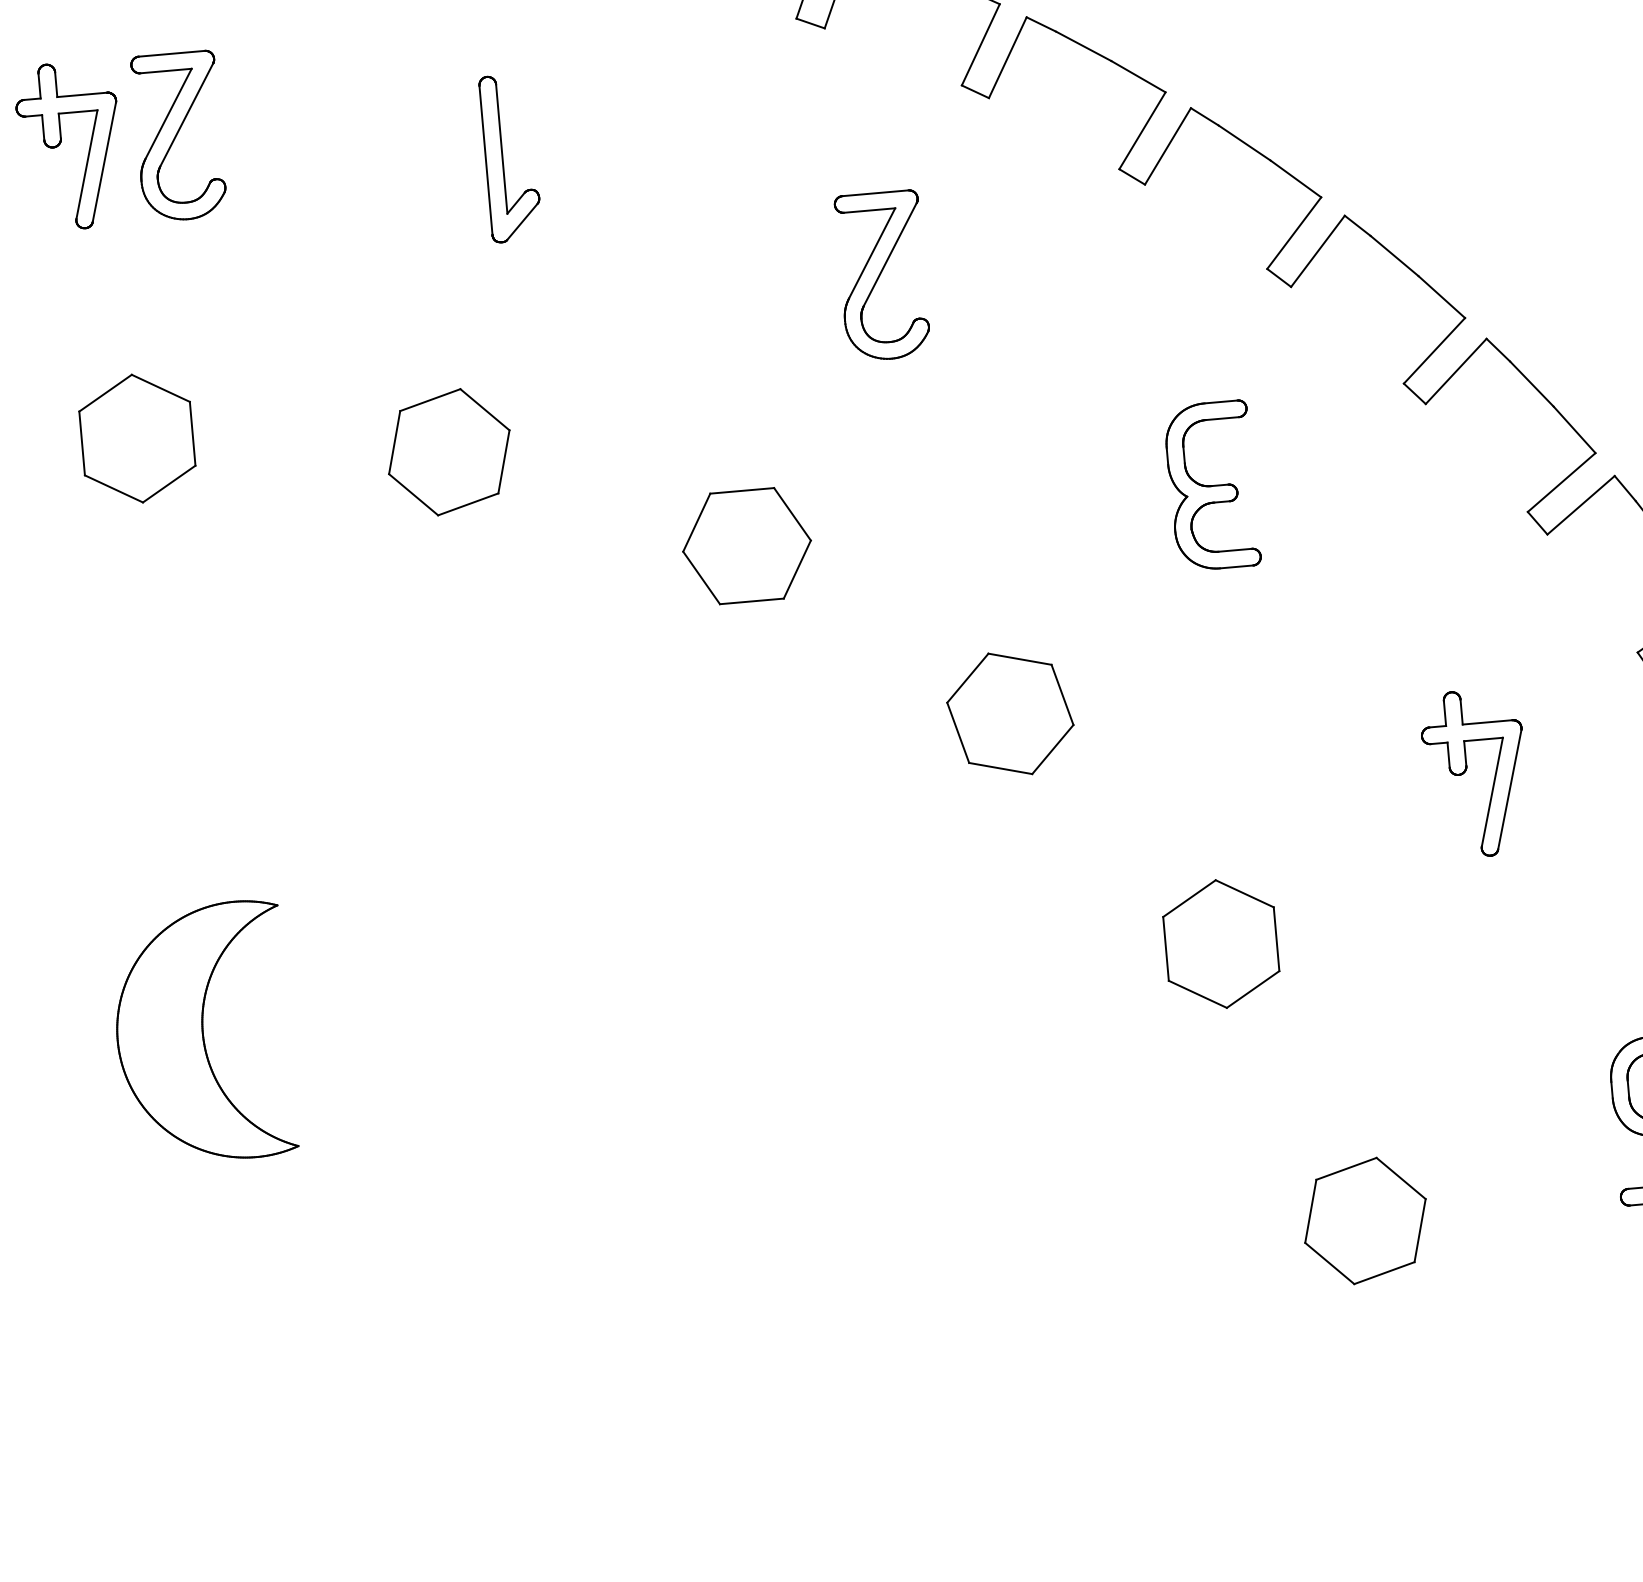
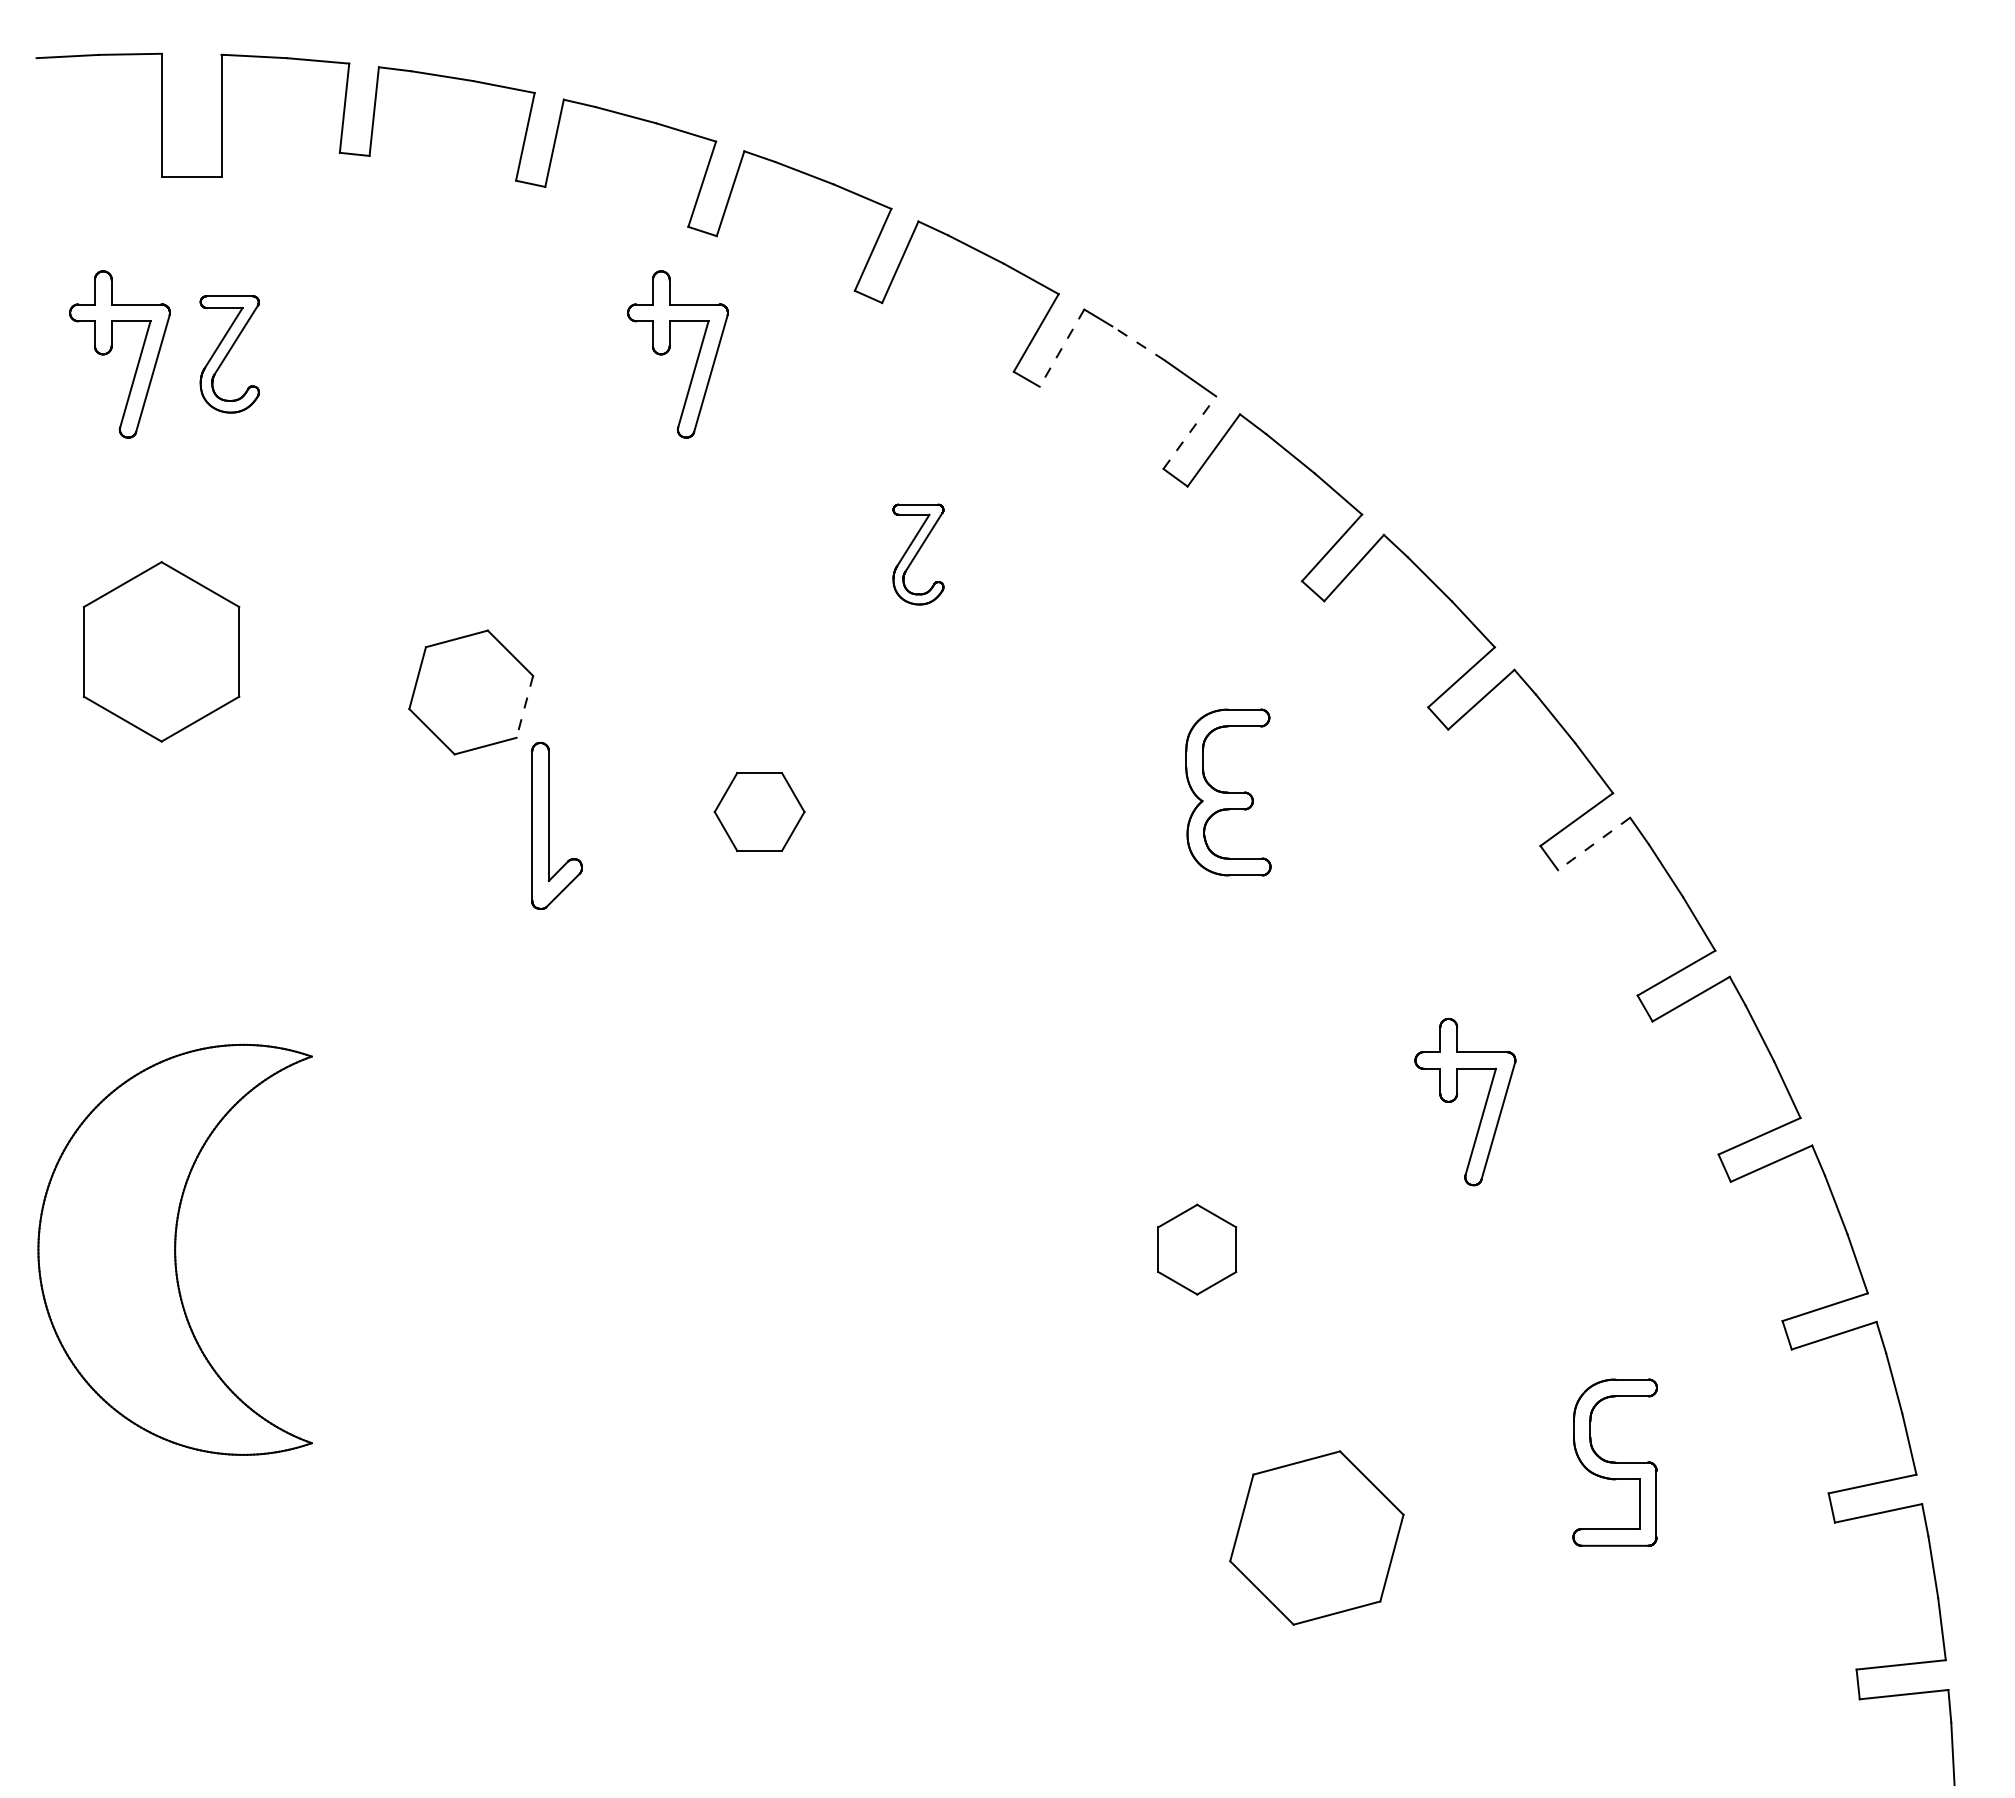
line: (1083, 46) -> (1138, 343), solid -> dashed
line: (1008, 58) -> (1062, 348), solid -> dashed
part: (617, 95) -> (669, 351), added
line: (1142, 130) -> (1189, 432), solid -> dashed
part: (179, 136) -> (229, 354), size x0.7
part: (503, 158) -> (549, 825), moved
part: (882, 275) -> (918, 554), size x0.6
part: (137, 438) -> (161, 651), size x1.4
line: (503, 462) -> (524, 707), solid -> dashed
line: (1581, 504) -> (1594, 843), solid -> dashed
part: (746, 545) -> (759, 811), size x0.7
part: (1010, 713) -> (1007, 1001), removed
part: (1220, 943) -> (1196, 1249), size x0.7
part: (202, 1032) -> (174, 1249), size x1.6
part: (1365, 1221) -> (1316, 1538), size x1.4

